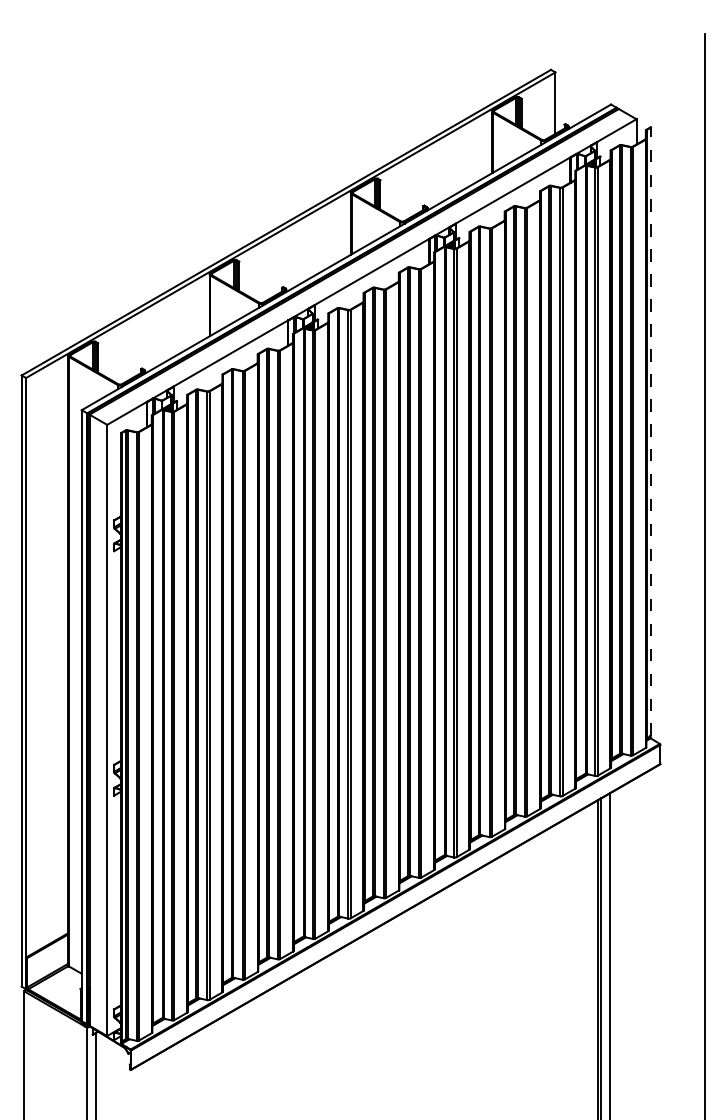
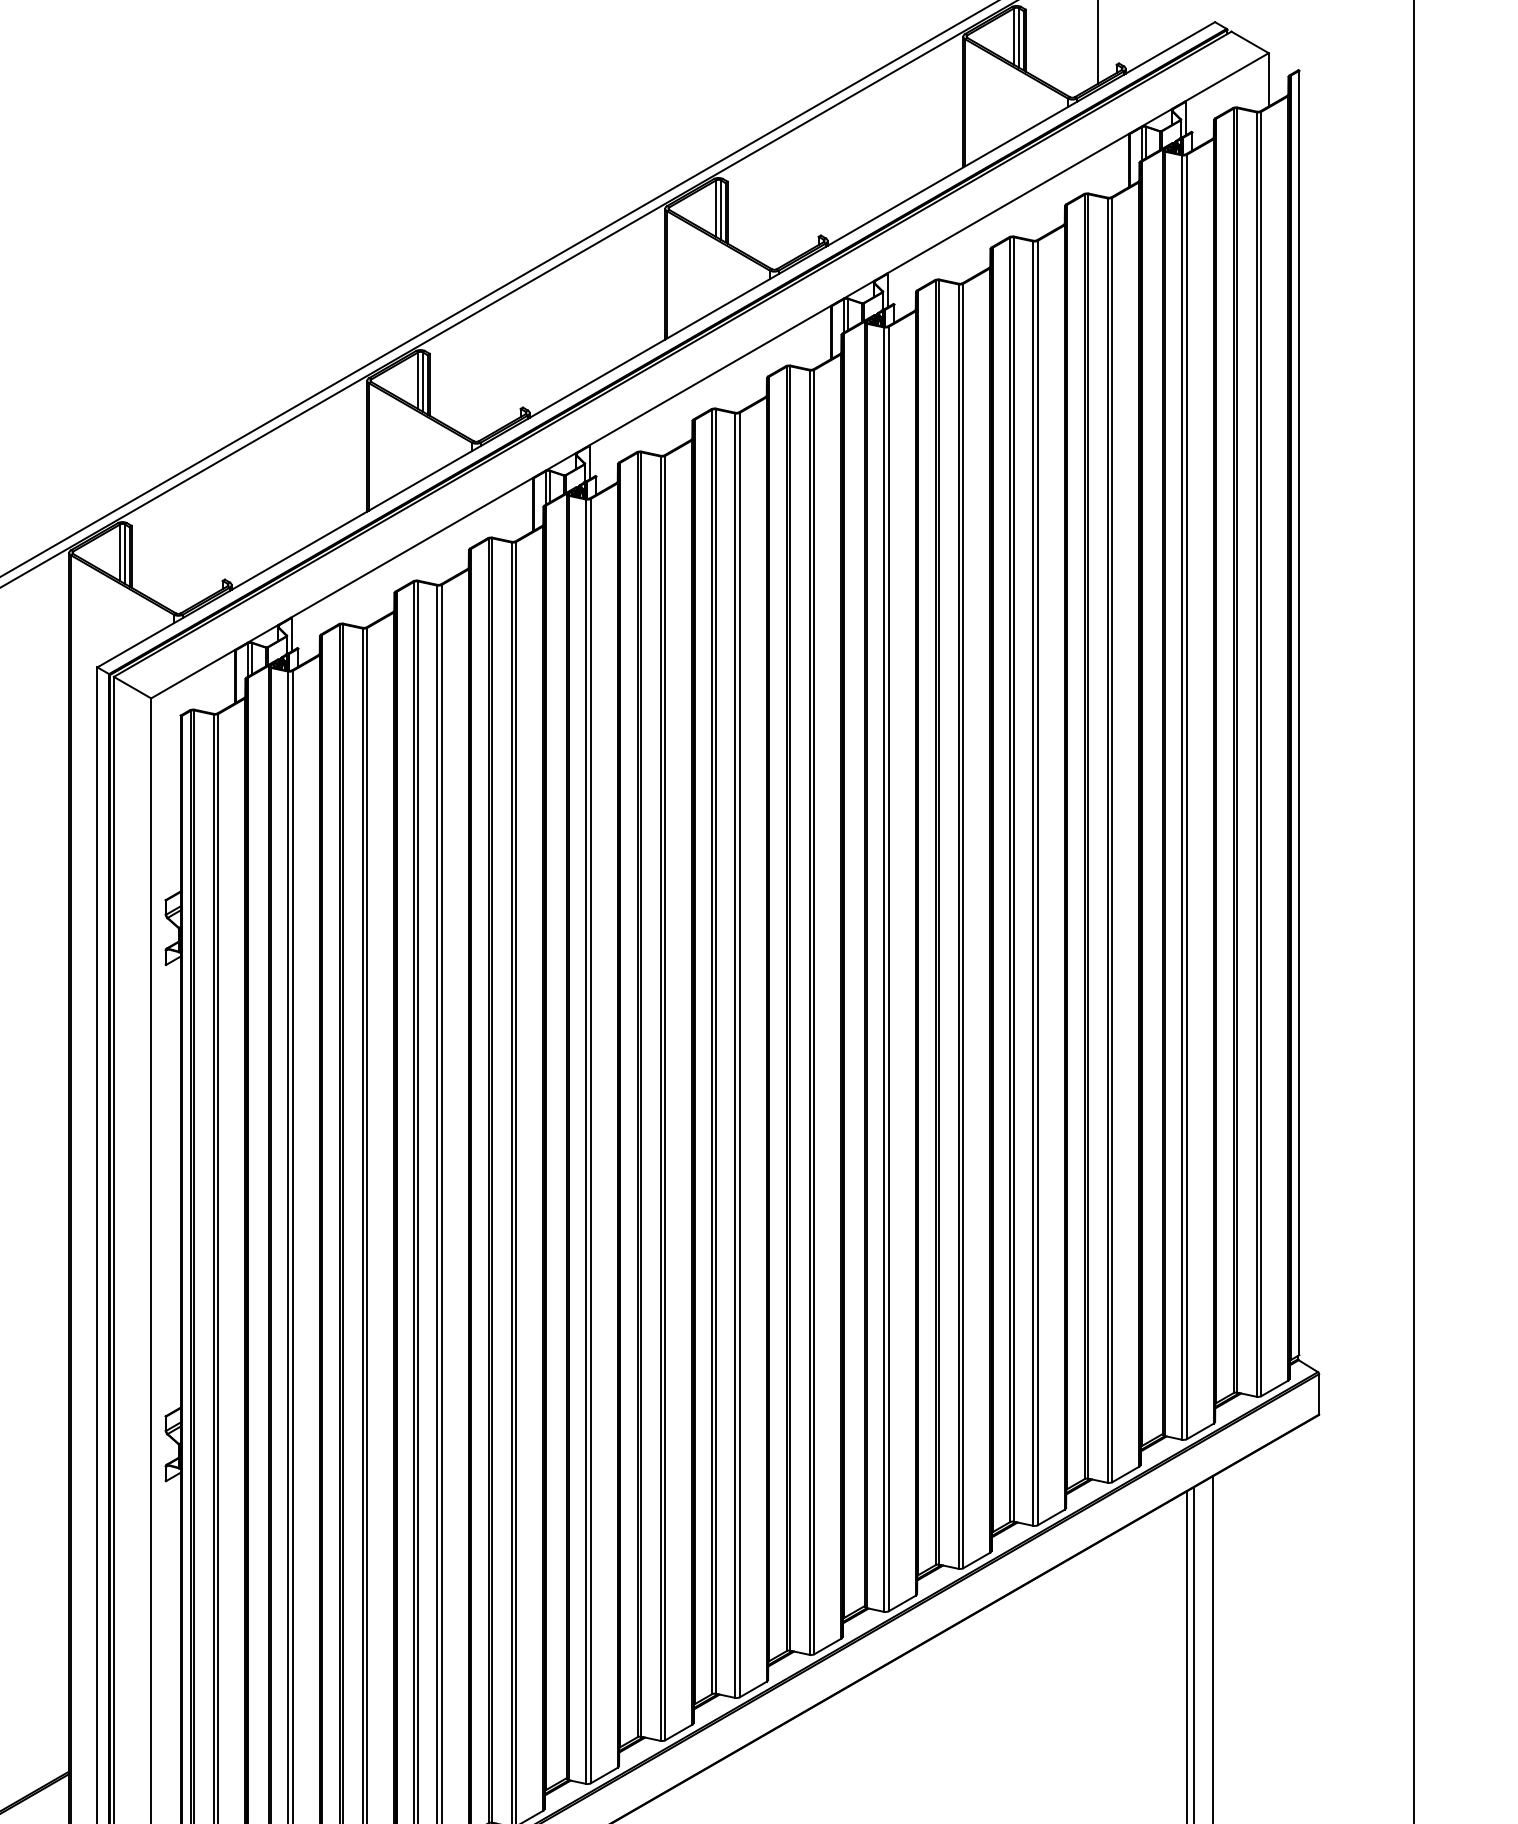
line: (651, 431) -> (1300, 712), dashed -> solid

